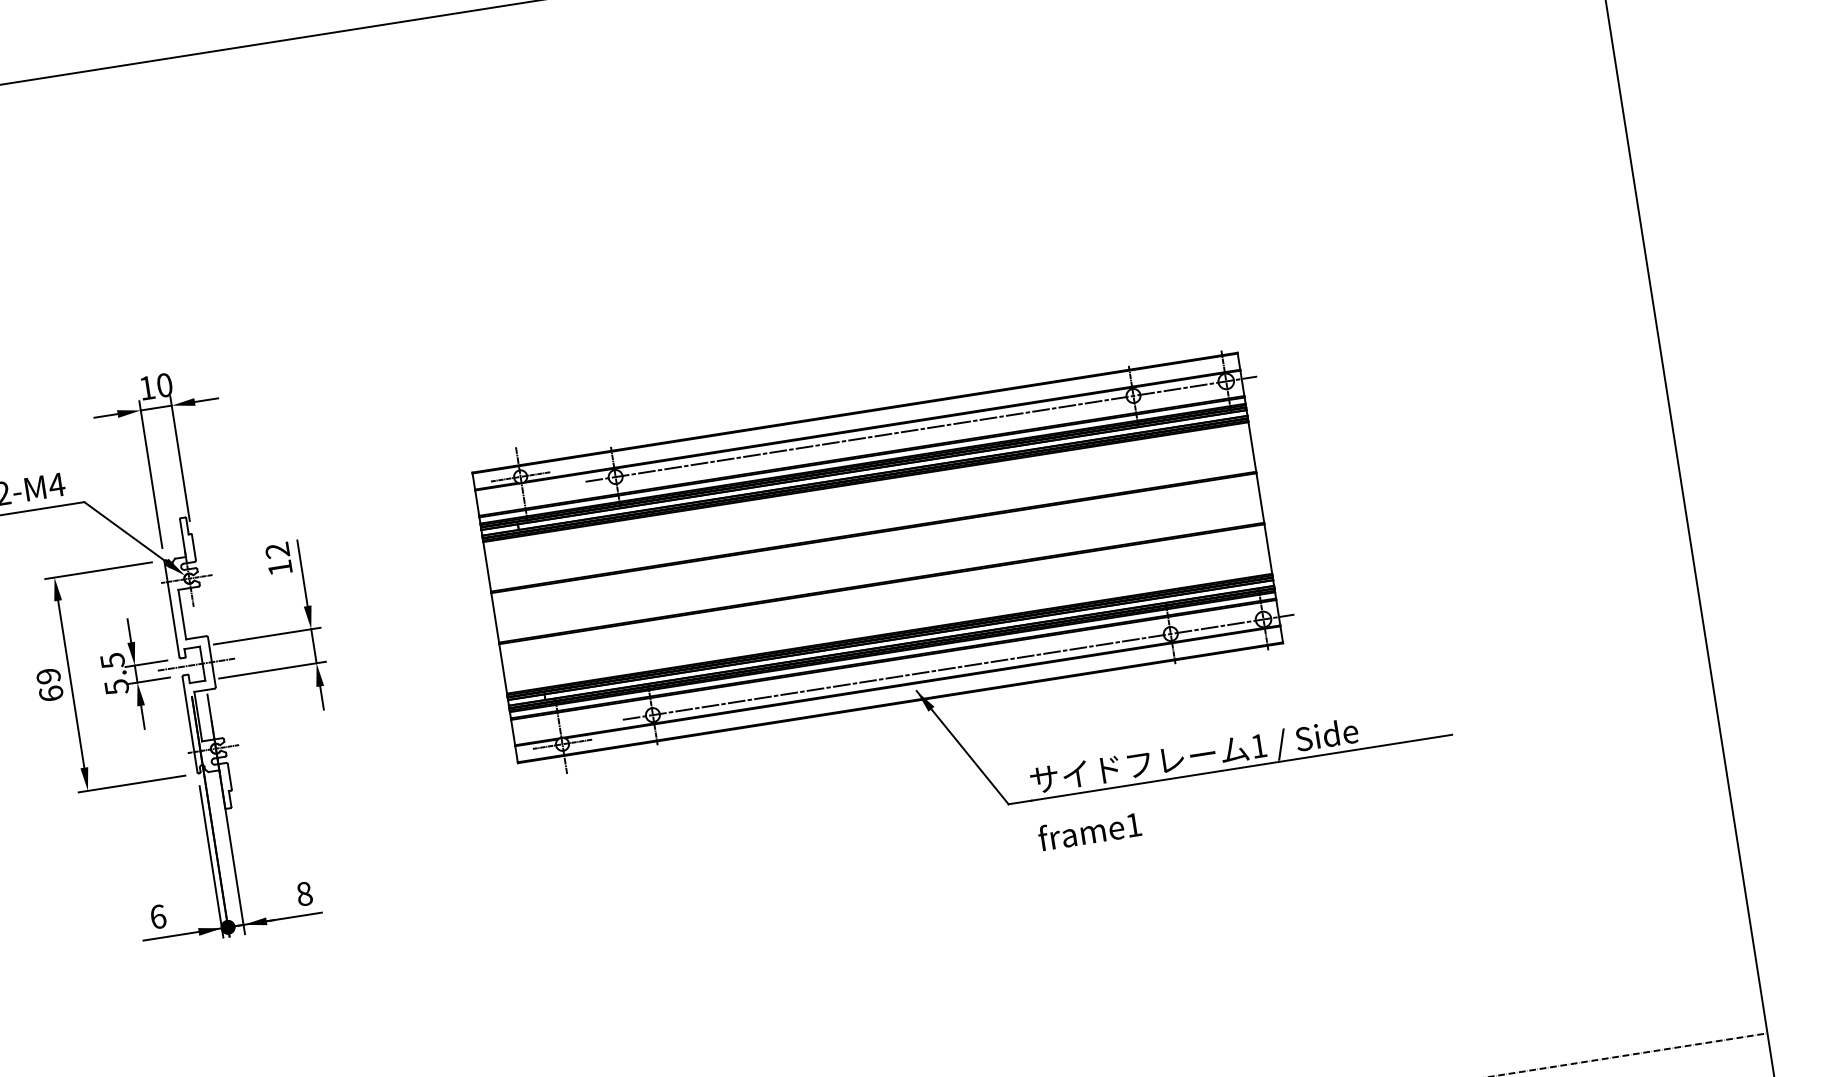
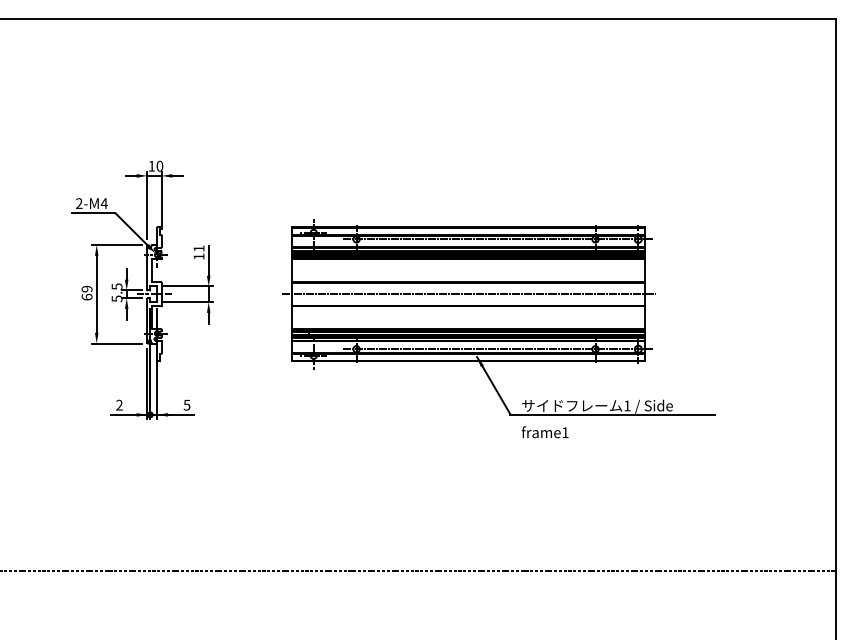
text: (276, 550) -> (198, 248), 12 -> 11
line: (876, 558) -> (468, 294), added
text: (303, 892) -> (186, 404), 8 -> 5
text: (157, 915) -> (119, 404), 6 -> 2

